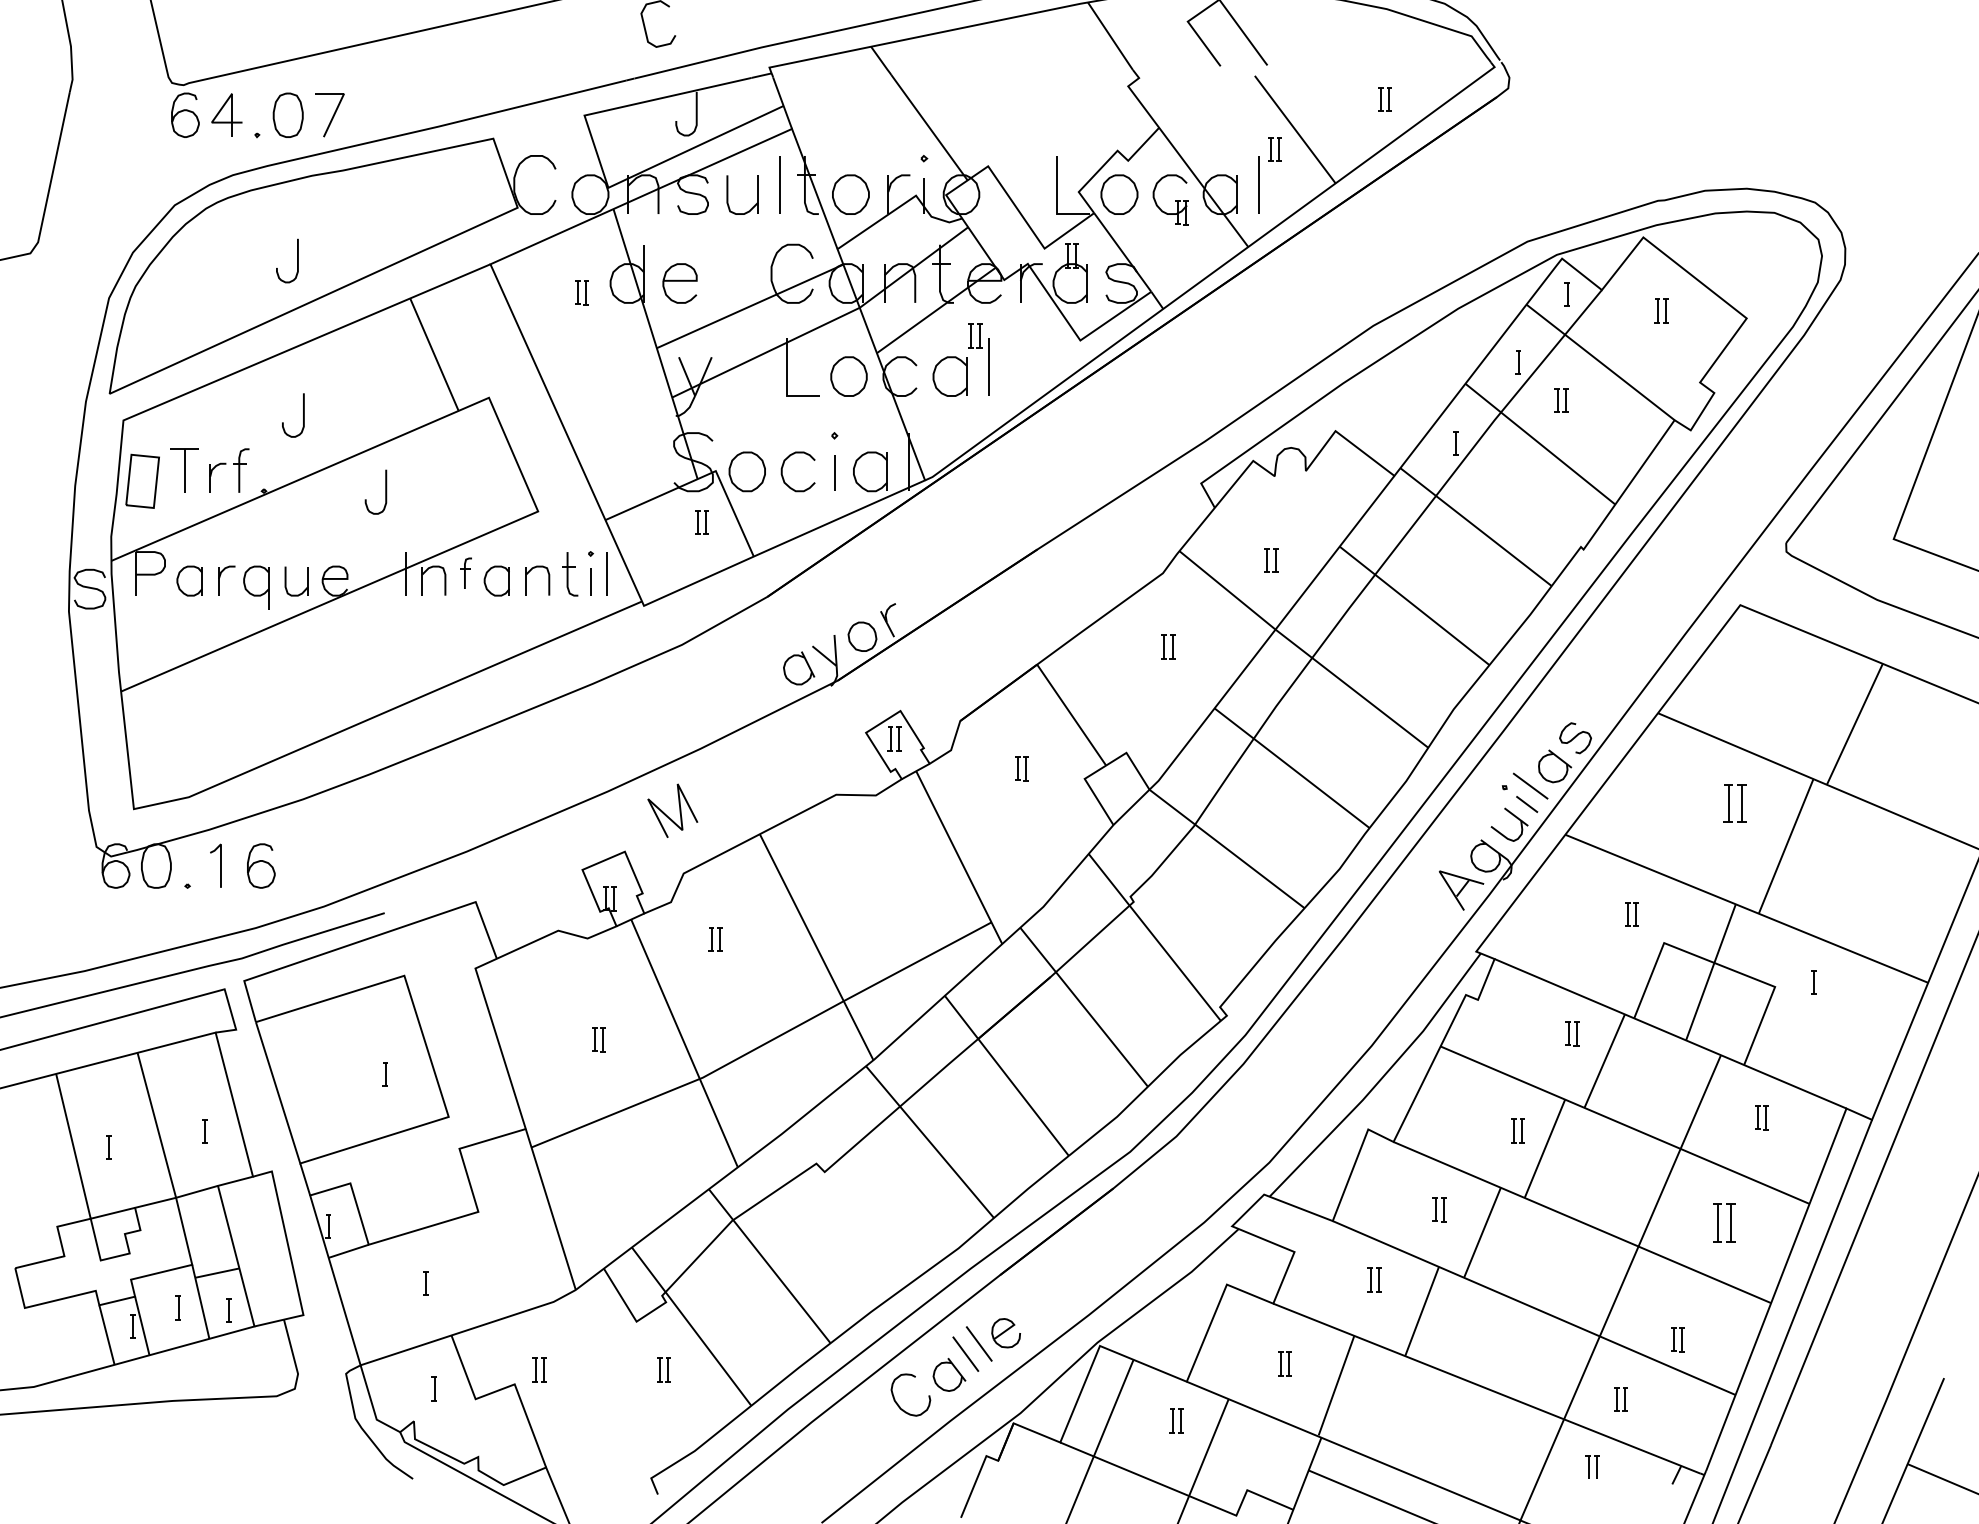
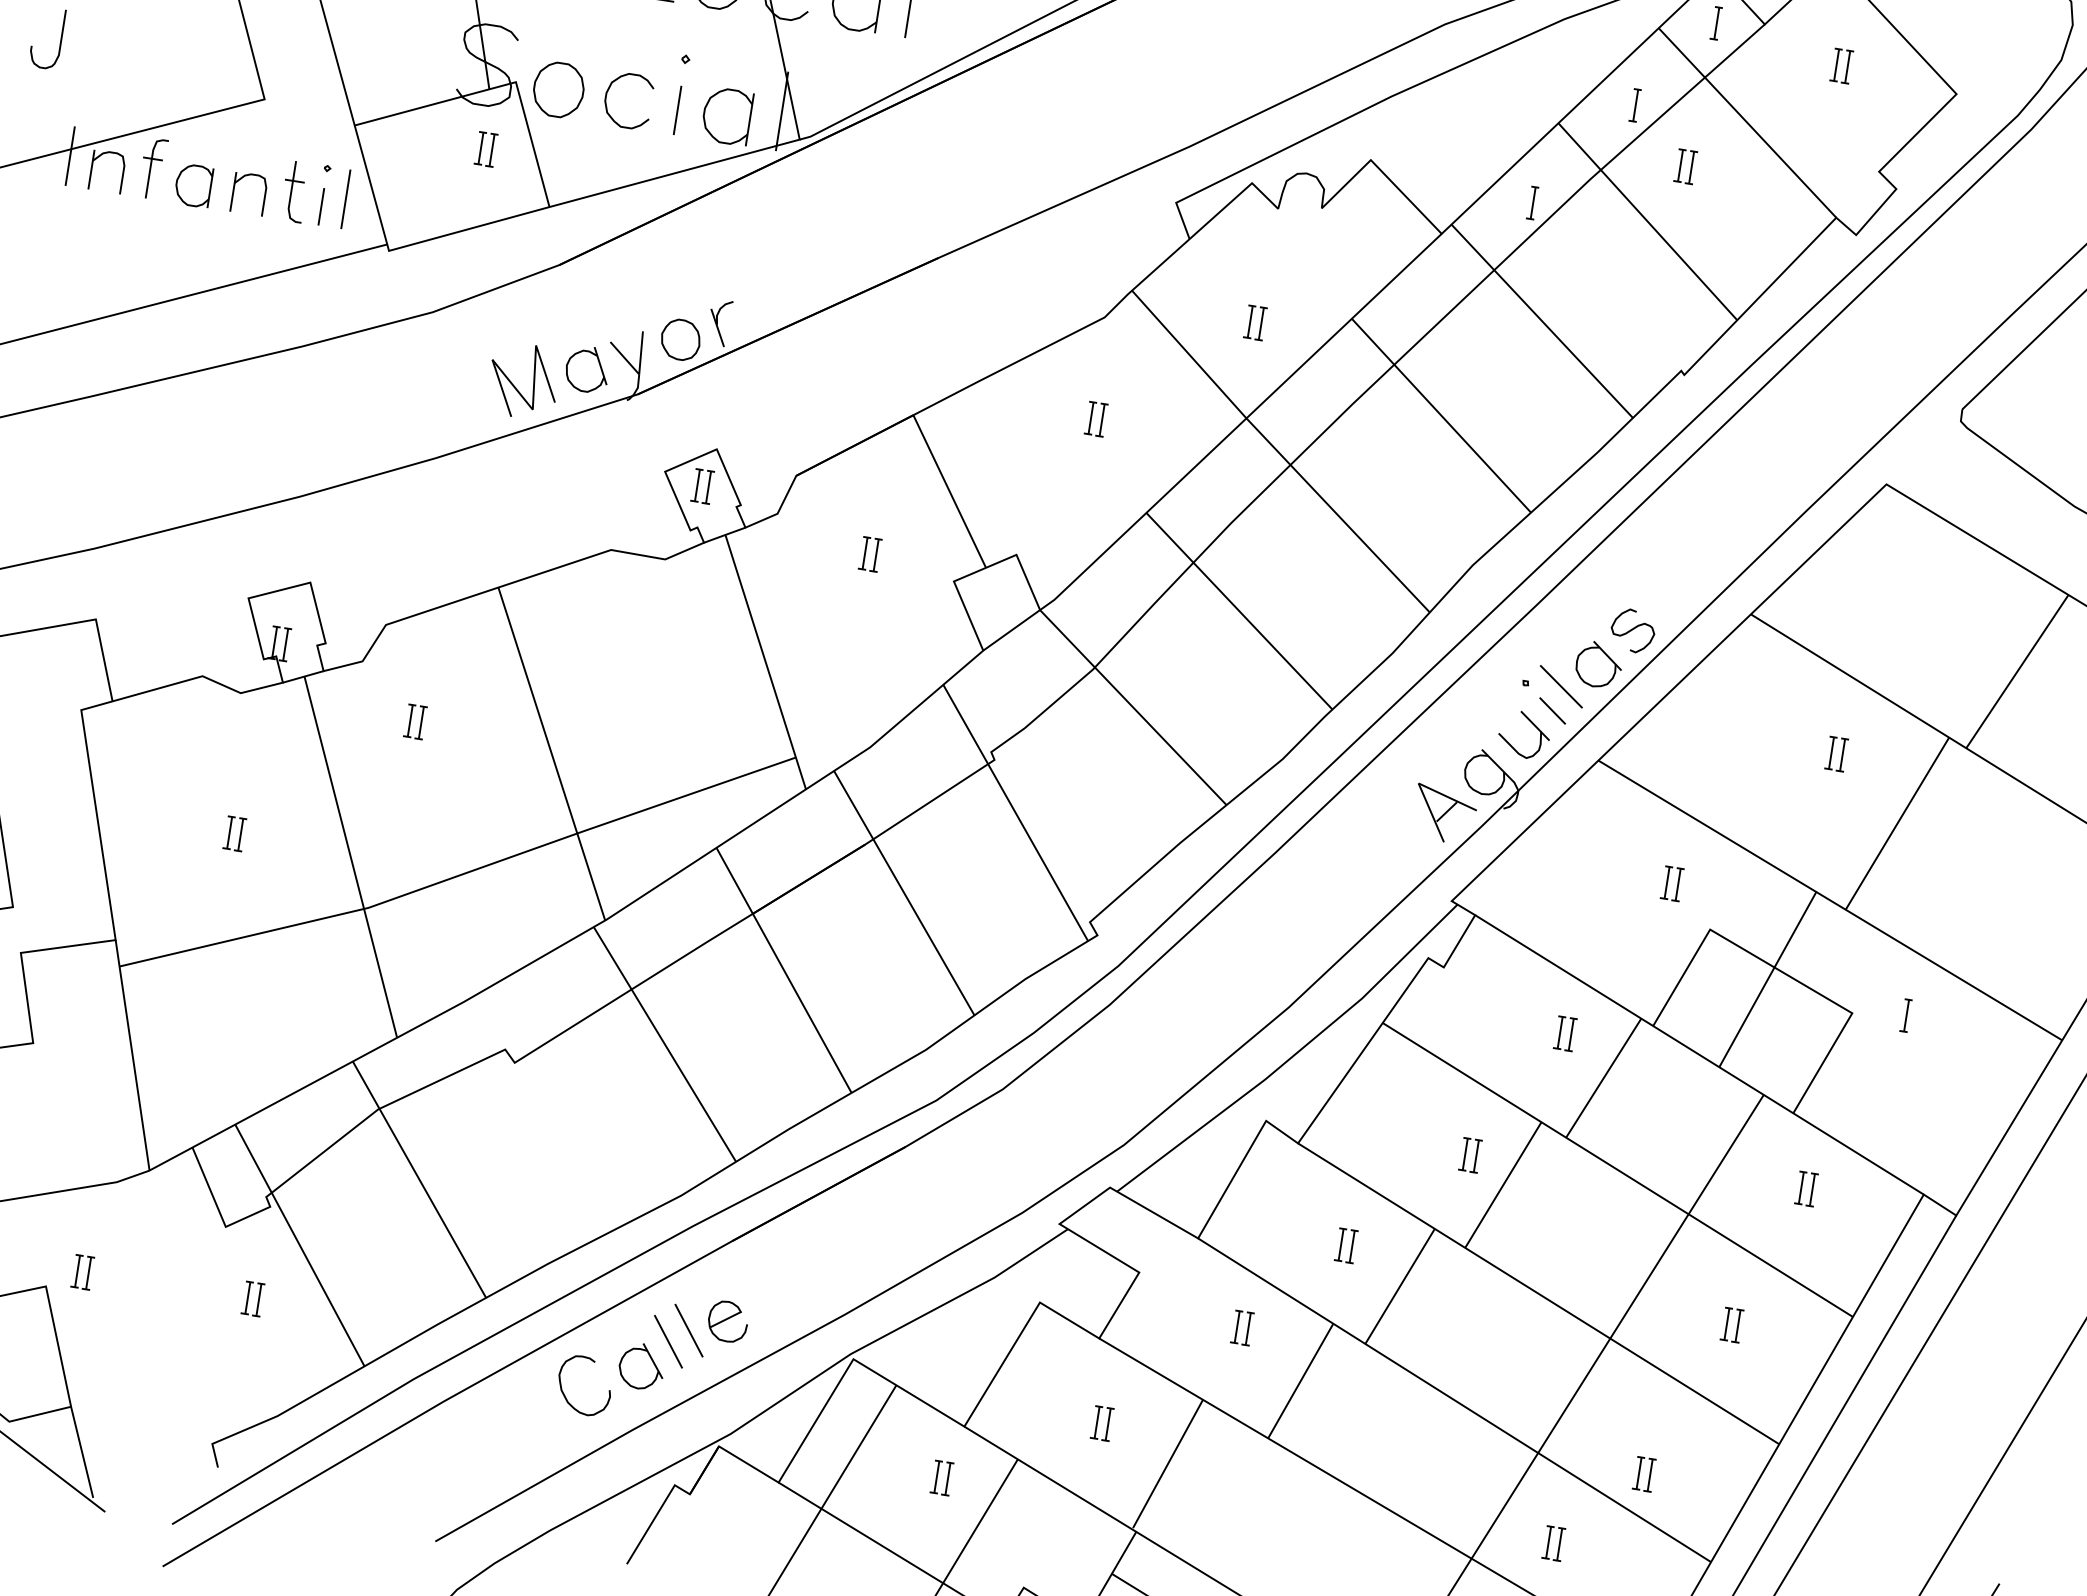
part: (466, 573) -> (153, 168), size x1.43
part: (1734, 803) -> (1836, 754), size x0.62
part: (679, 810) -> (532, 382), moved
part: (1723, 1223) -> (1731, 1325), size x0.62

